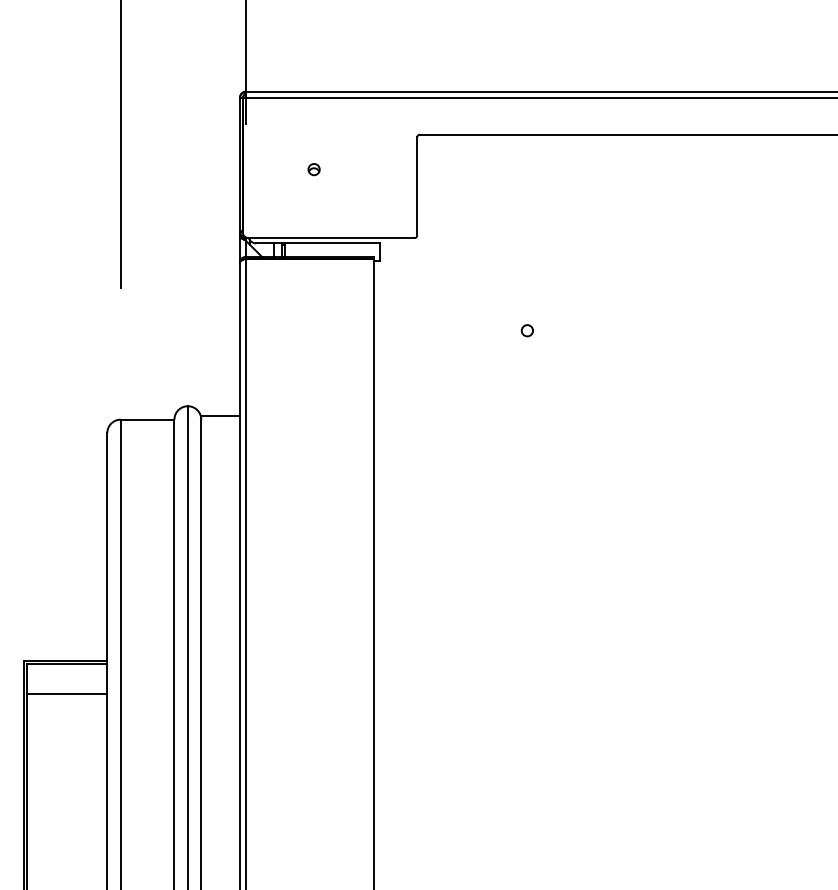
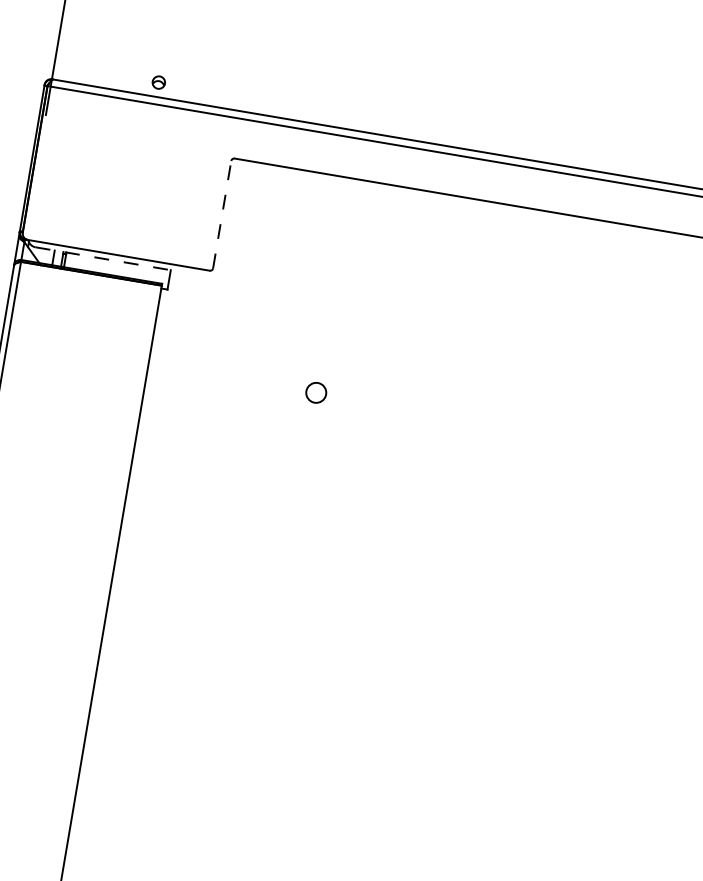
part: (313, 169) -> (158, 82), moved
line: (417, 185) -> (222, 213), solid -> dashed
line: (318, 243) -> (103, 258), solid -> dashed
circle: (526, 330) -> (315, 392), size x1.6

